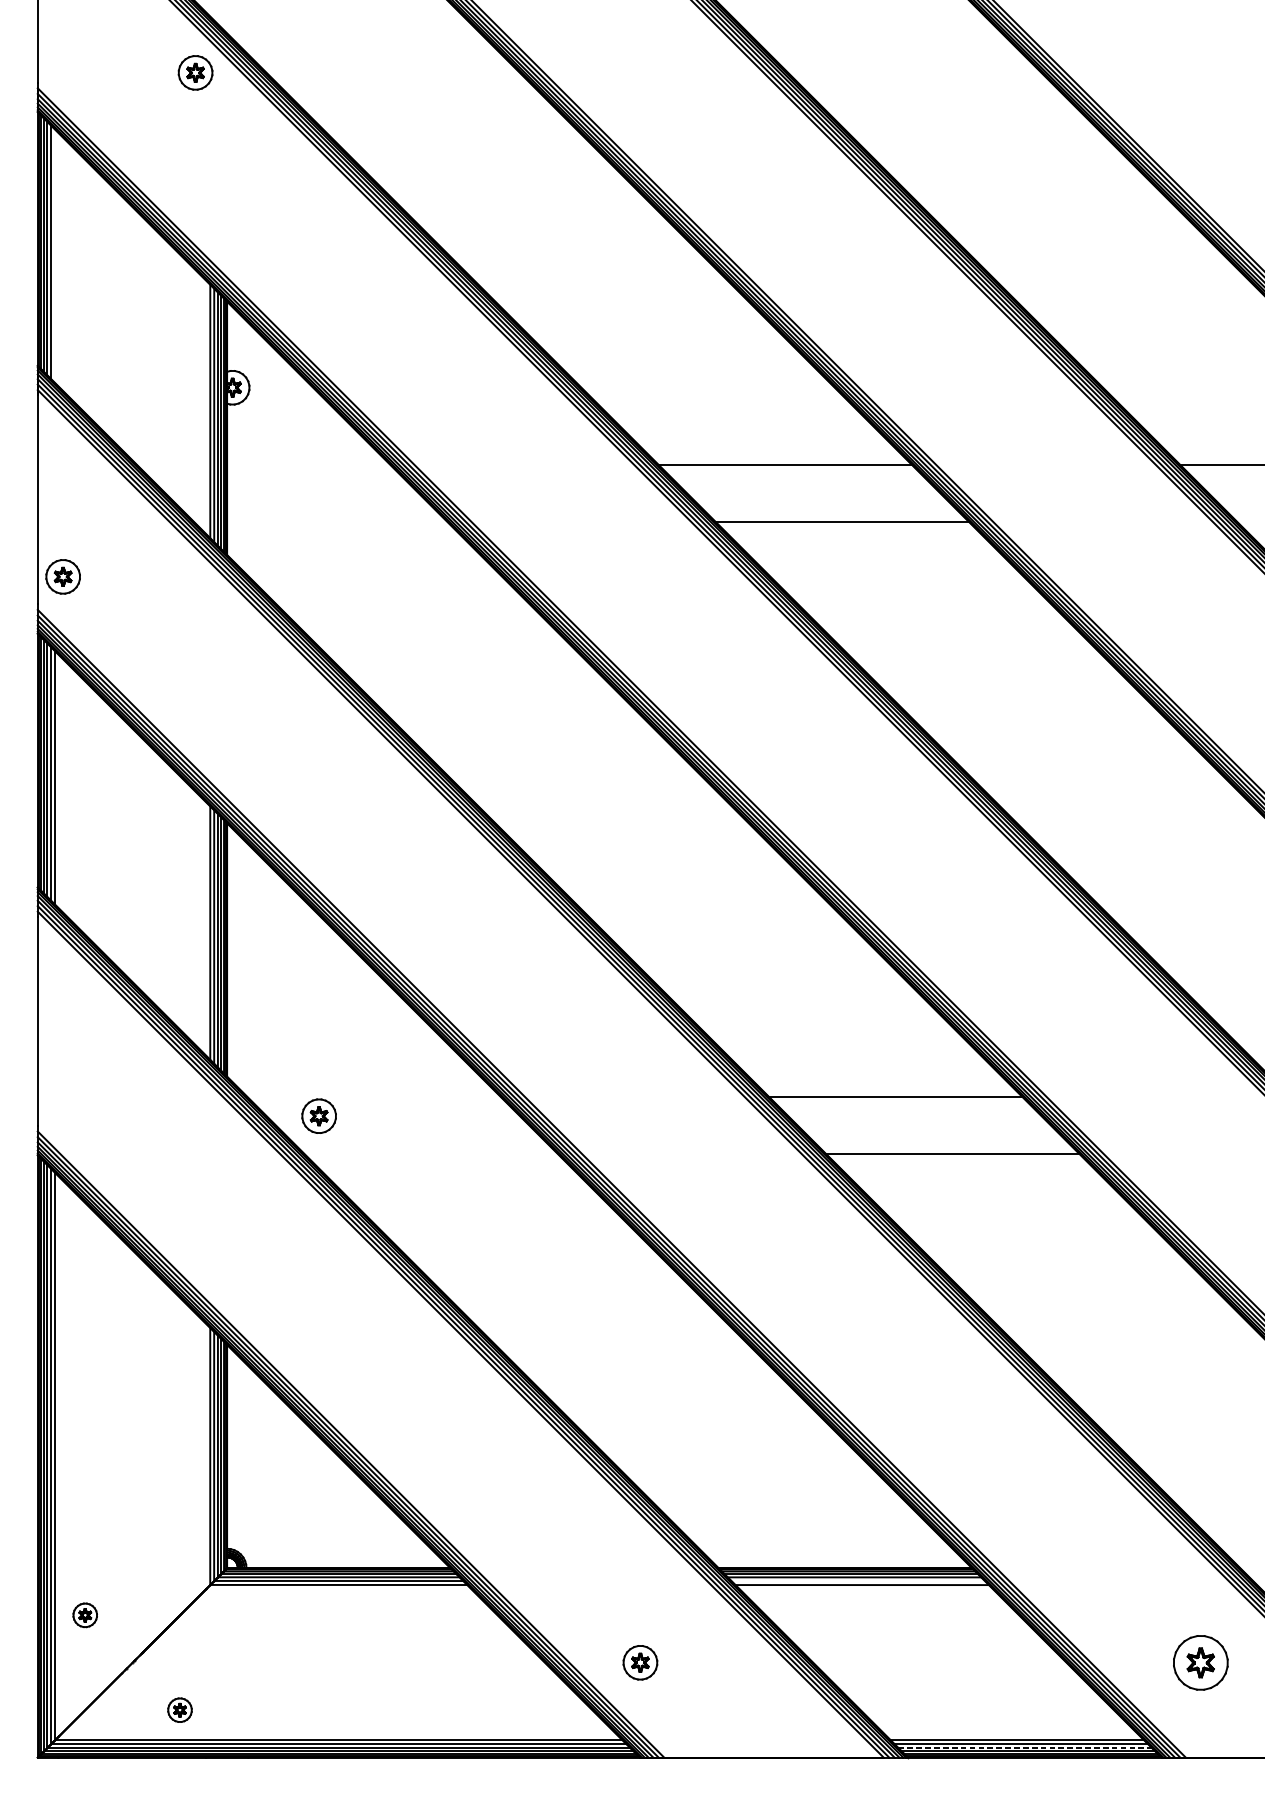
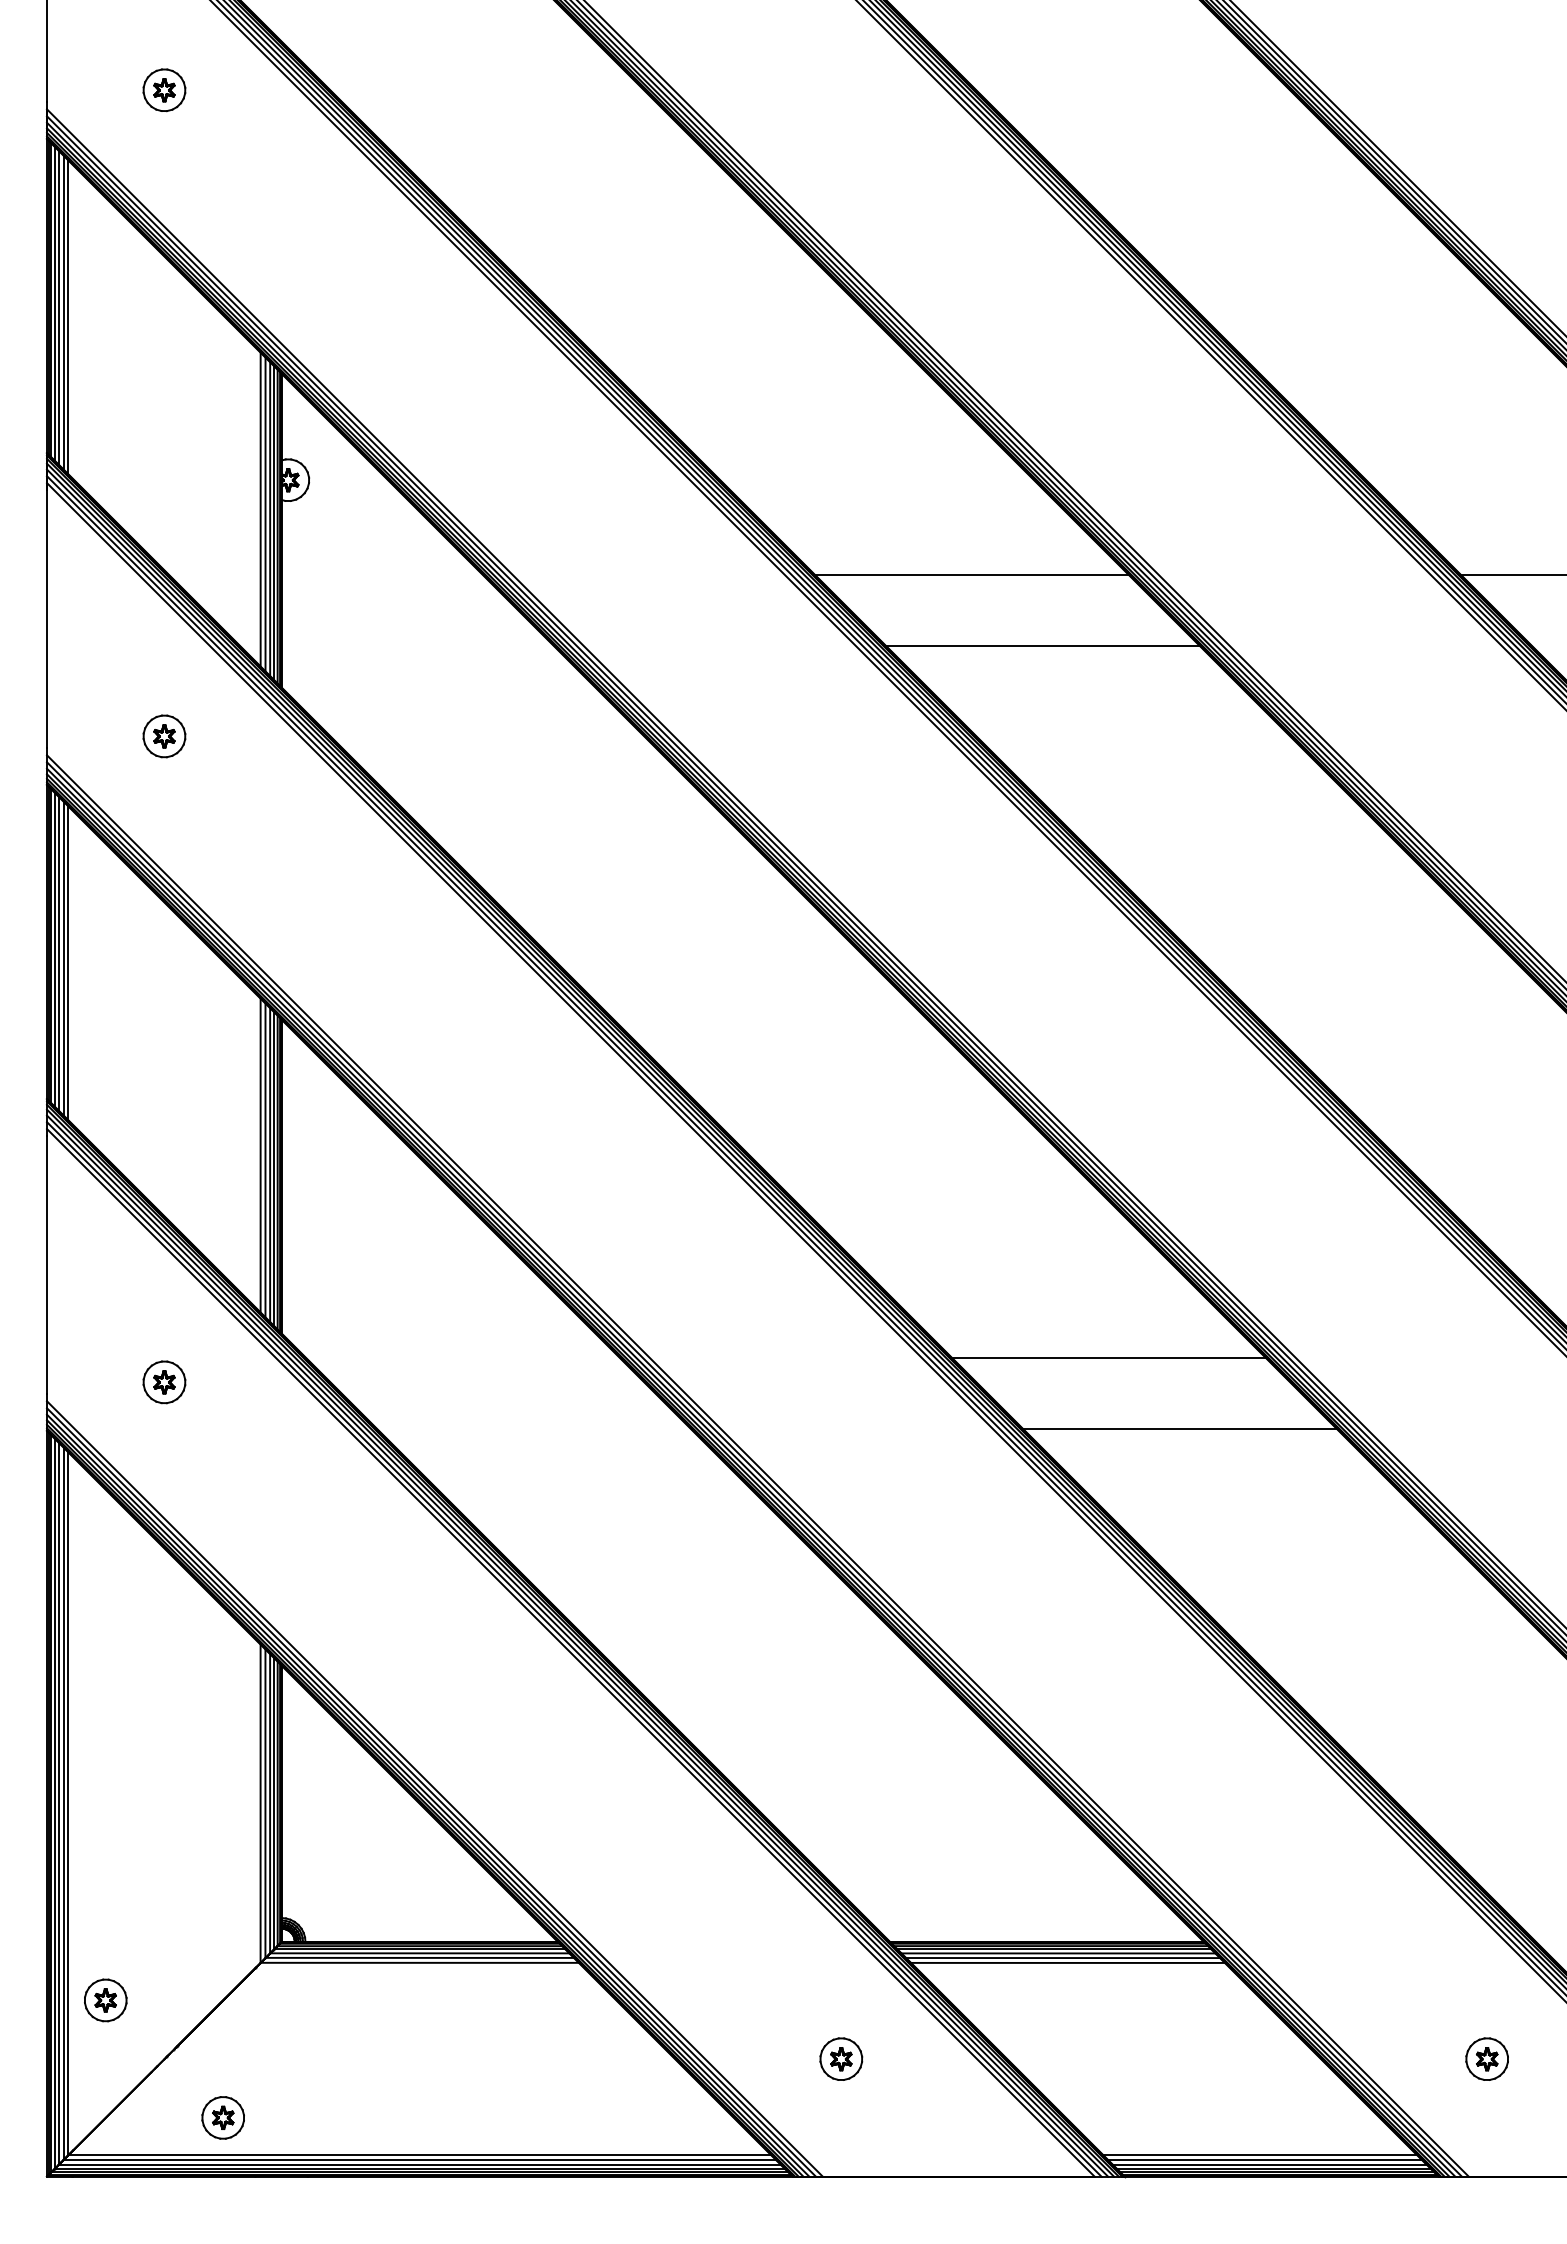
part: (195, 73) -> (164, 90), moved
line: (55, 256) -> (68, 317), added
part: (63, 576) -> (164, 736), moved
part: (319, 1116) -> (164, 1382), moved
line: (858, 1581) -> (1063, 1958), added
part: (85, 1615) -> (105, 2000), size x1.43
part: (640, 1662) -> (841, 2058), moved
part: (1200, 1662) -> (1486, 2058), size x0.62
part: (179, 1709) -> (222, 2117), size x1.43
line: (1024, 1747) -> (1269, 2164), dashed -> solid

